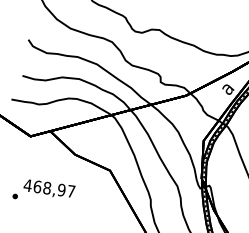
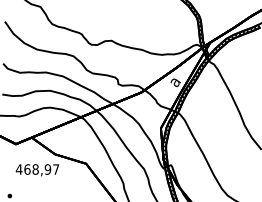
text: (49, 189) -> (37, 170), moved

